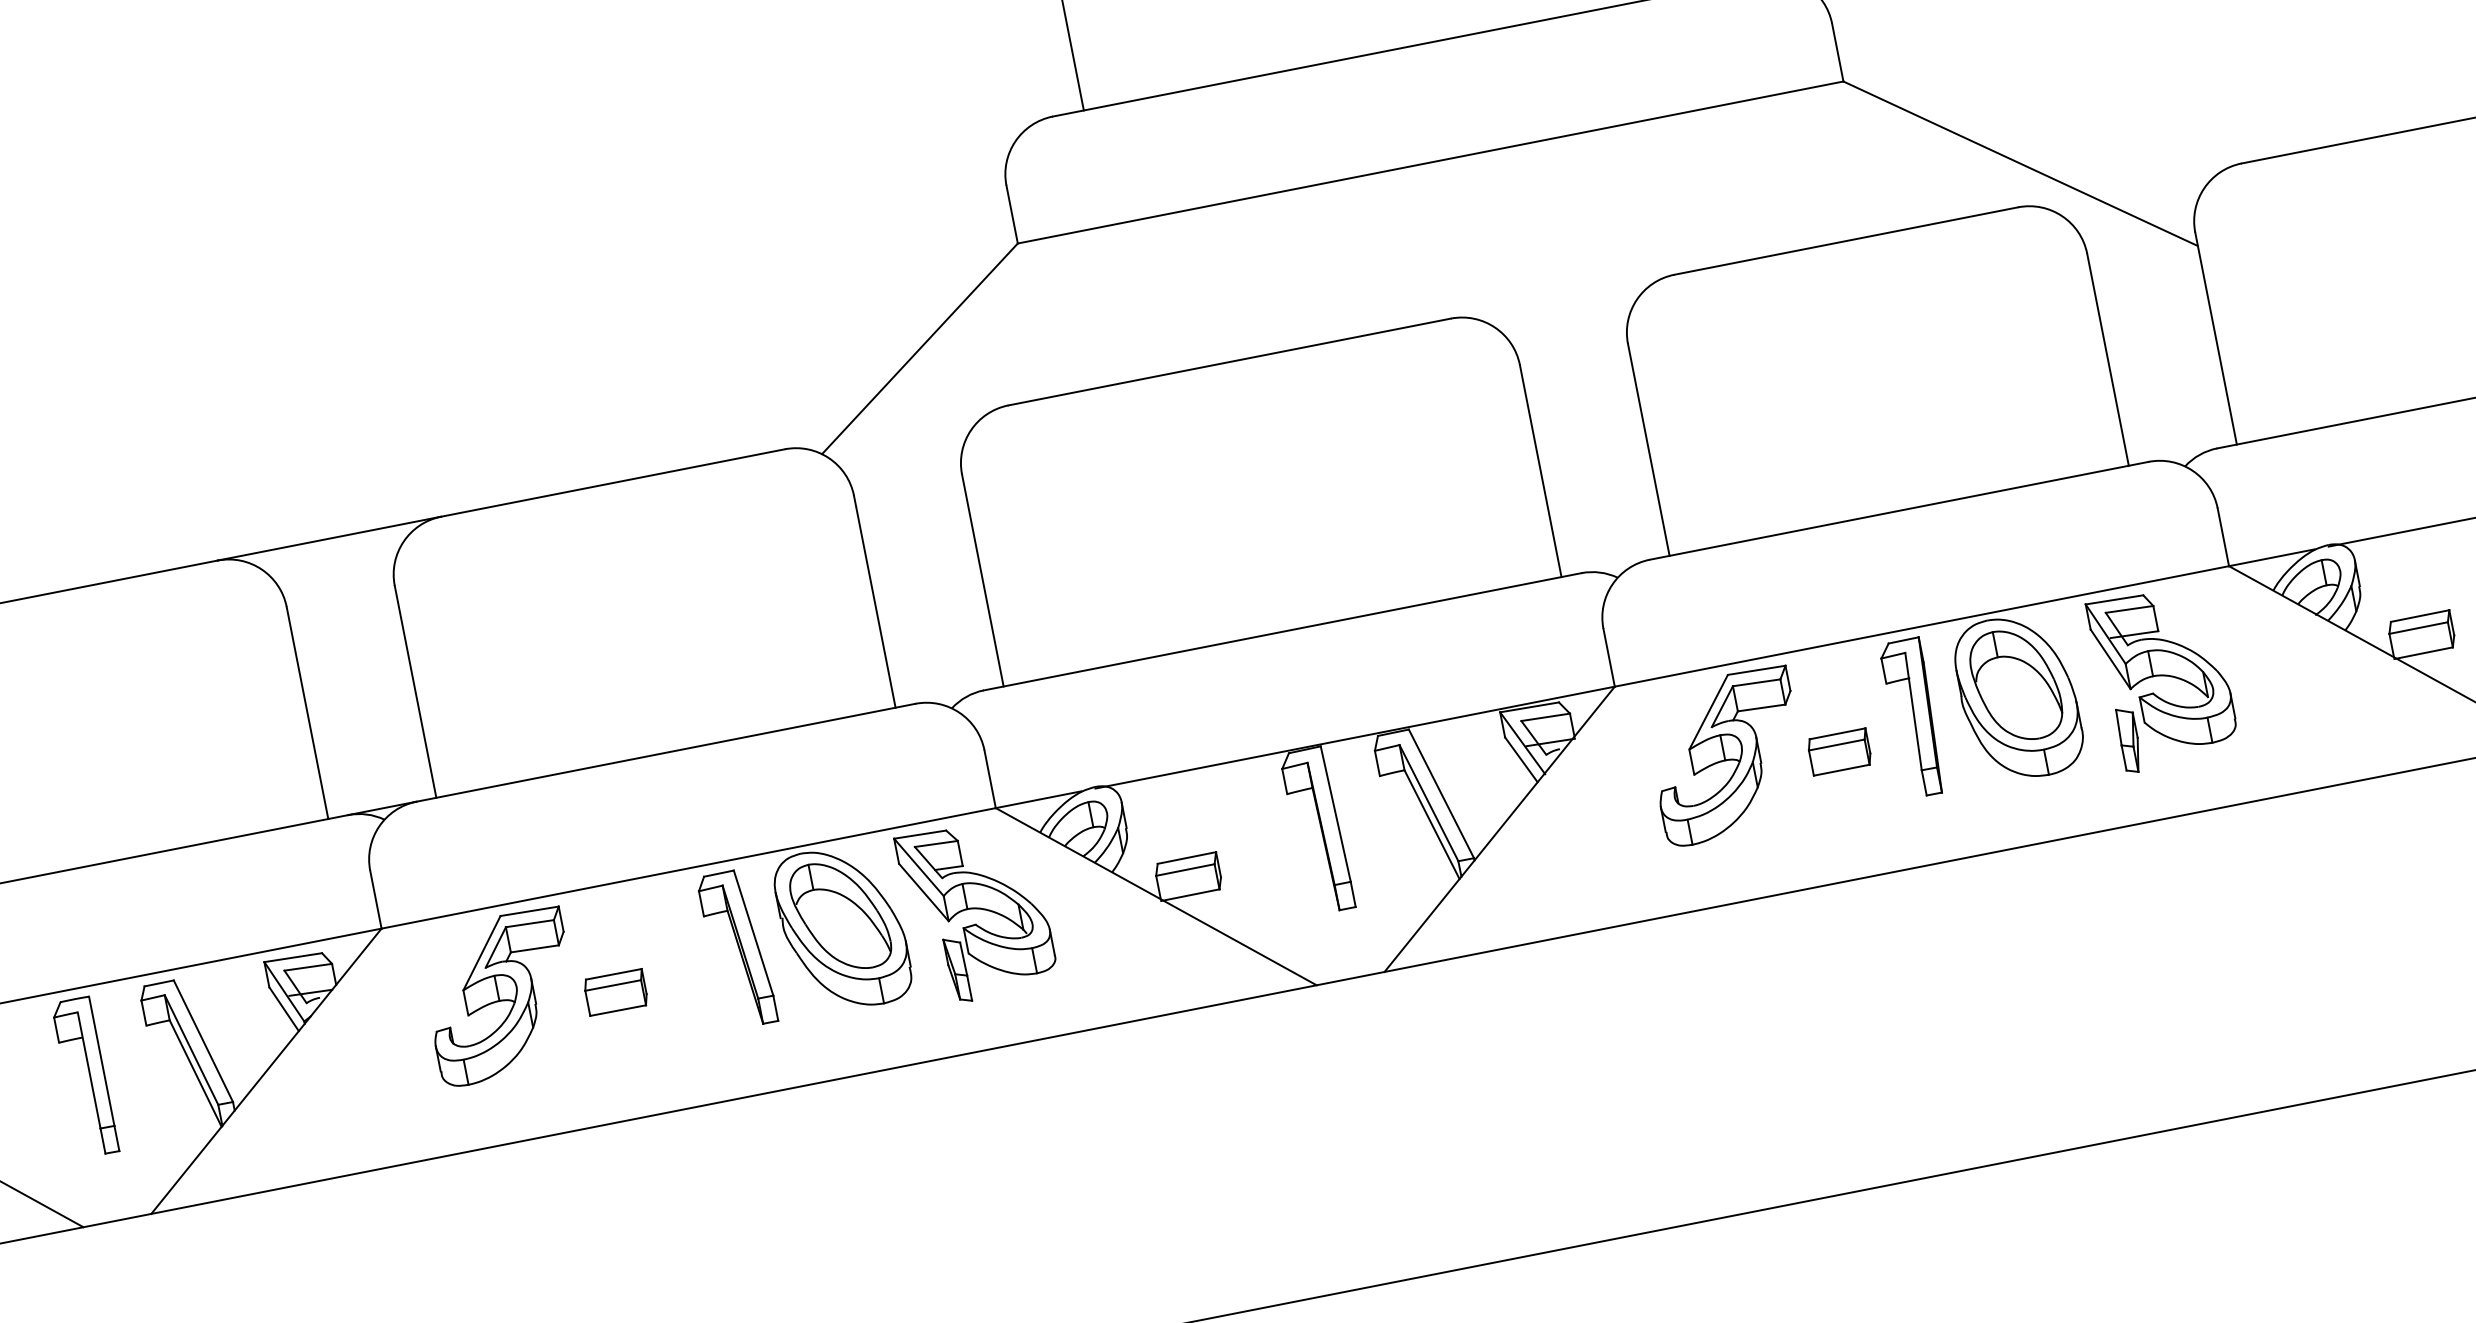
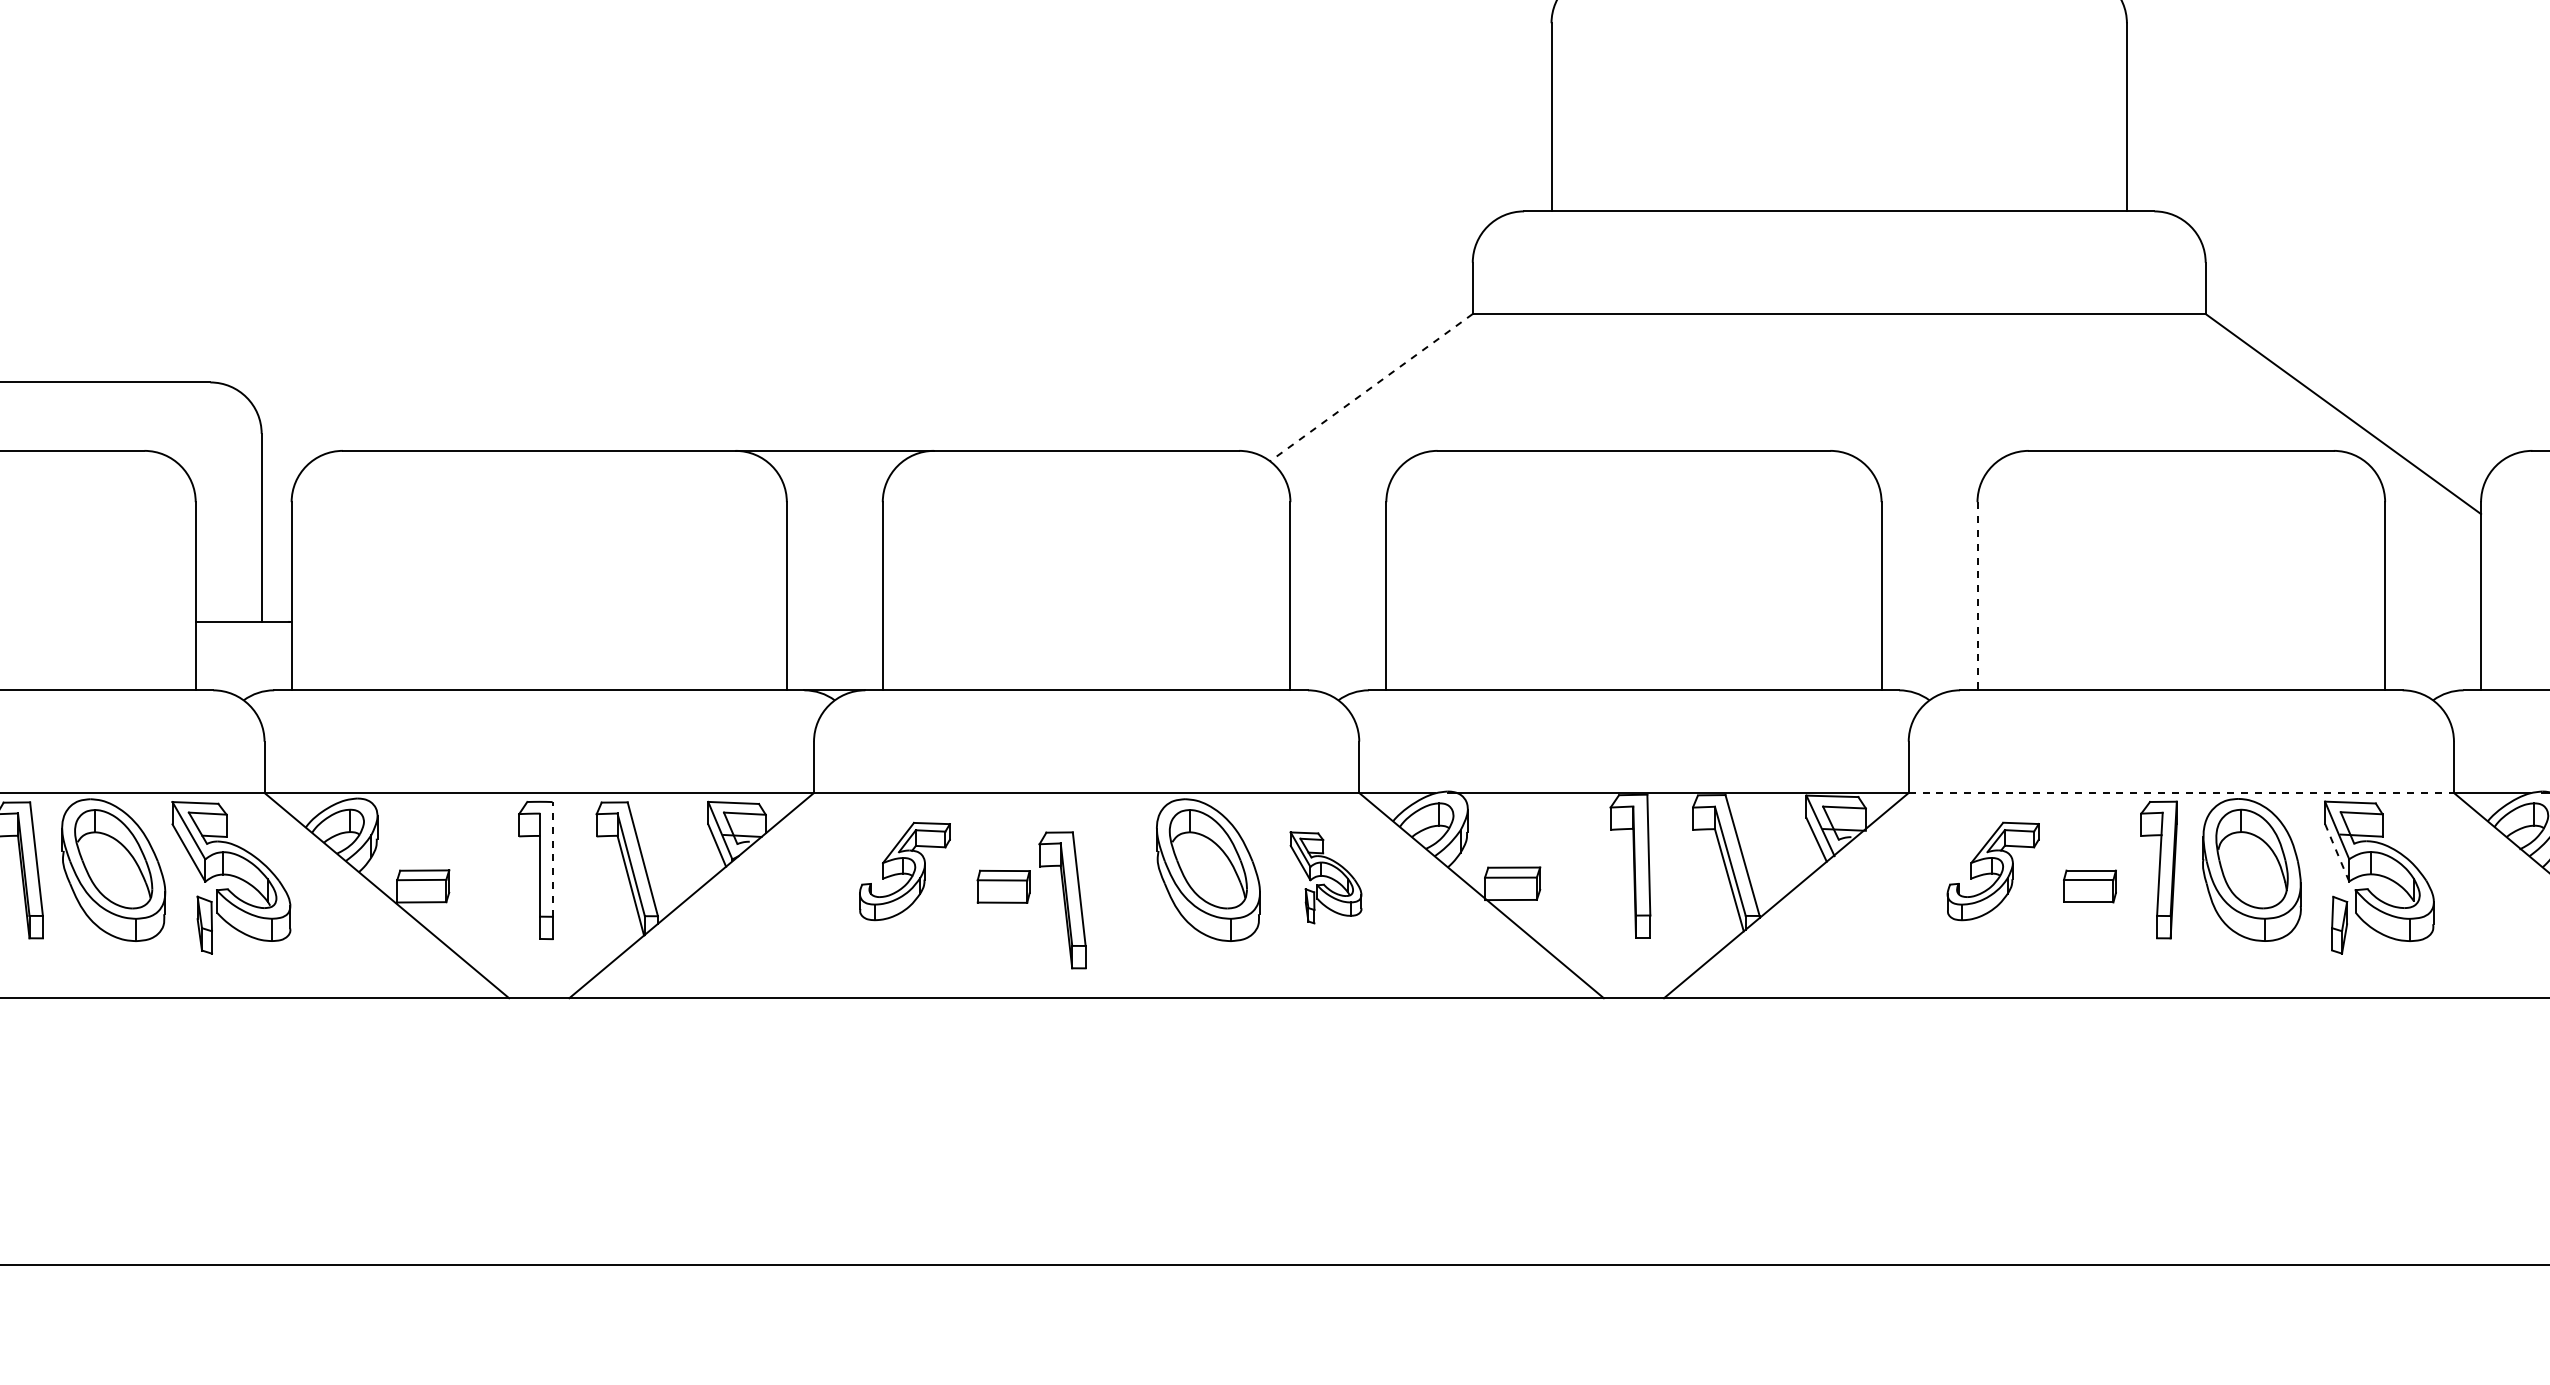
line: (919, 348) -> (1371, 387), solid -> dashed
line: (1648, 450) -> (1977, 596), solid -> dashed
line: (1921, 625) -> (2181, 792), solid -> dashed
line: (2109, 659) -> (2336, 852), solid -> dashed
part: (1727, 756) -> (1993, 871), size x0.7
part: (976, 910) -> (1325, 877), size x0.6
part: (737, 949) -> (1062, 900), moved
part: (500, 997) -> (904, 871), size x0.7
line: (101, 1060) -> (552, 858), solid -> dashed

